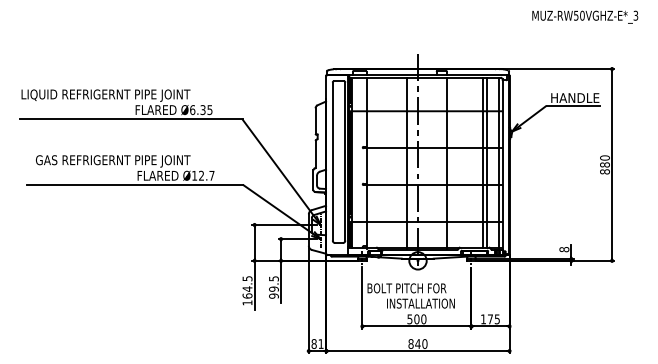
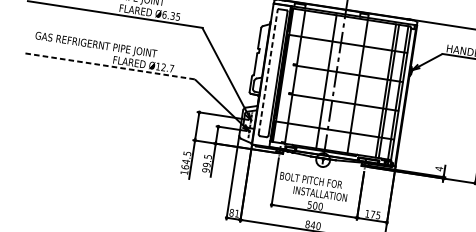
line: (332, 161) -> (268, 71), solid -> dashed
line: (135, 184) -> (110, 66), solid -> dashed
text: (564, 249) -> (439, 168), 8 -> 4

